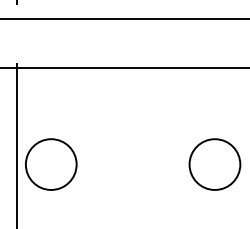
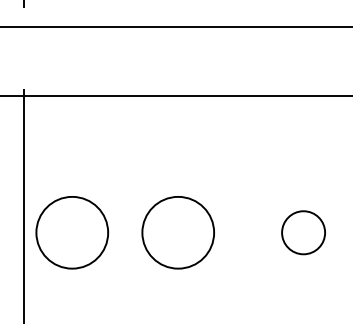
circle: (126, 164) -> (178, 232), added
circle: (214, 164) -> (302, 232), size x0.6

